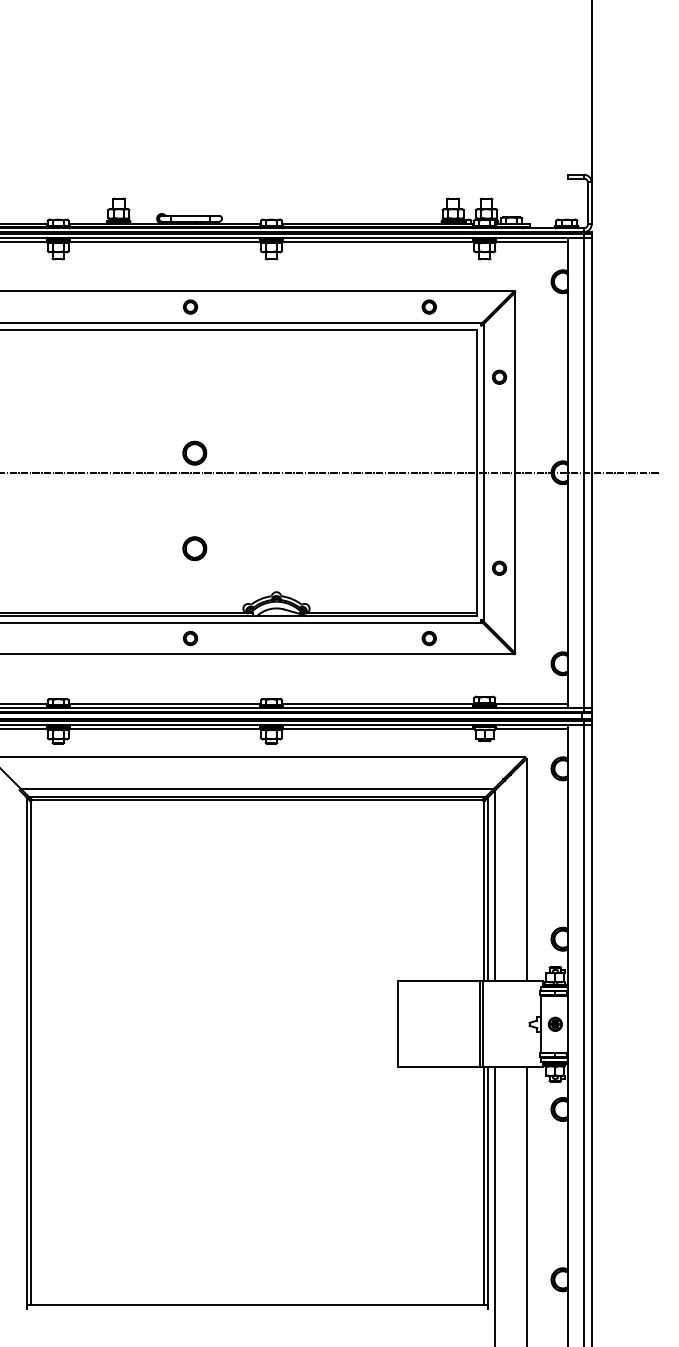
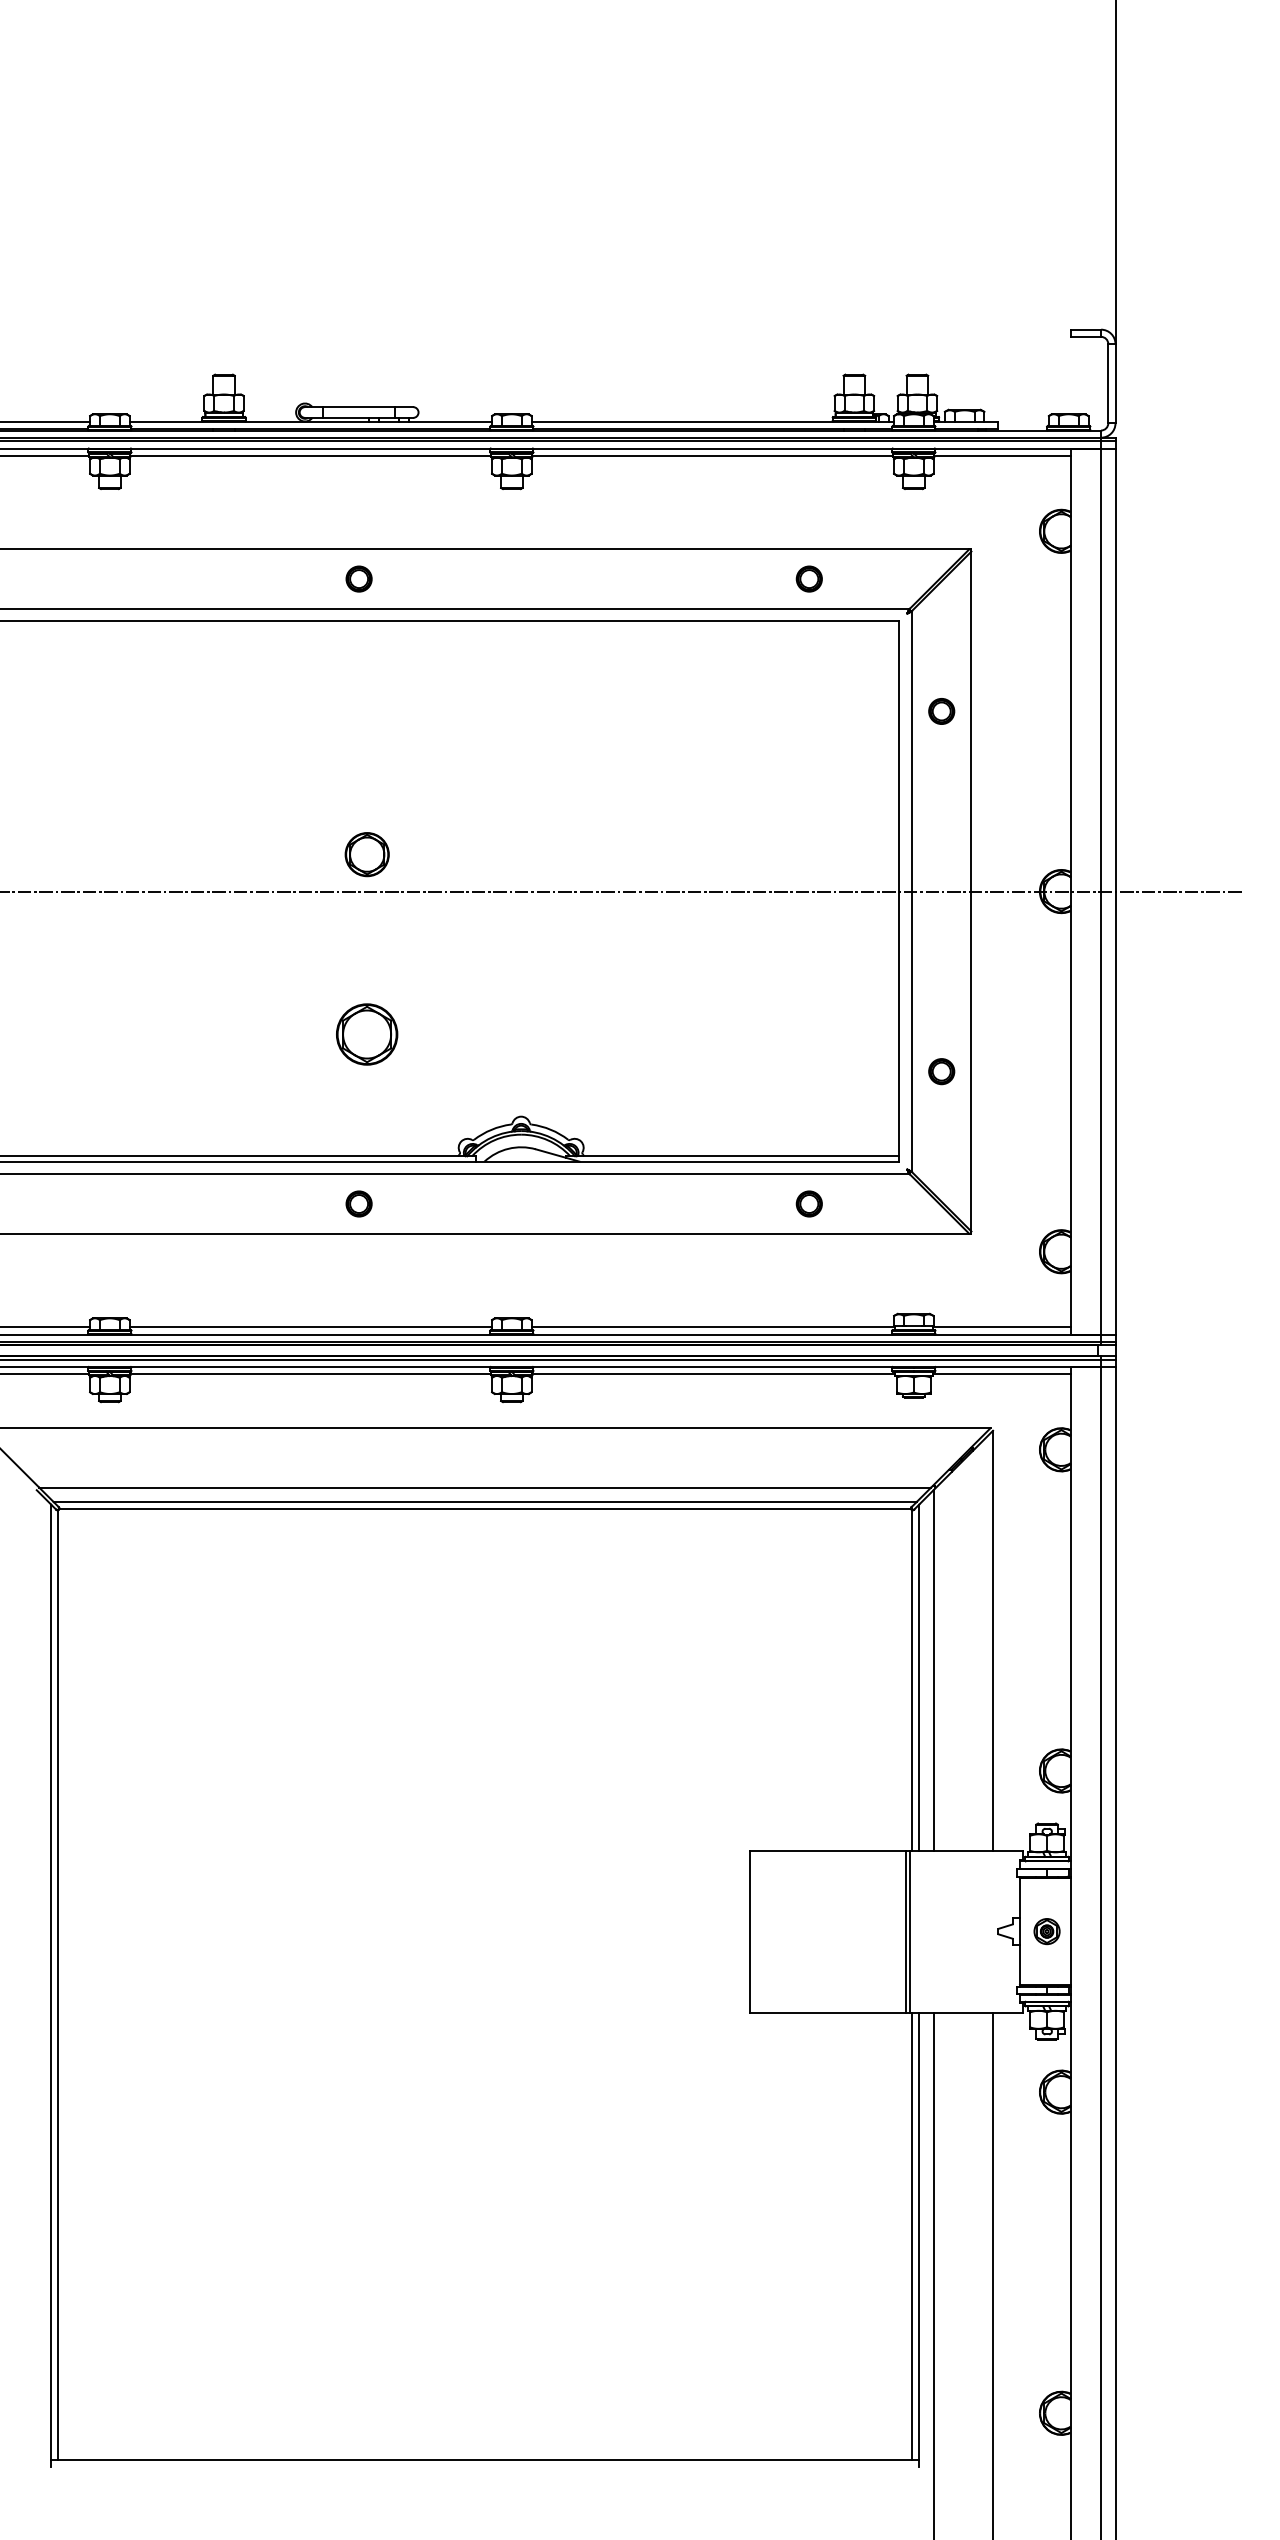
part: (194, 548) -> (366, 1034), size x1.4

